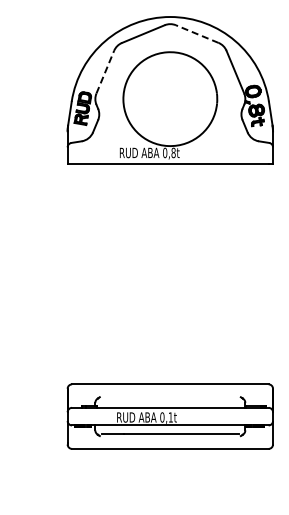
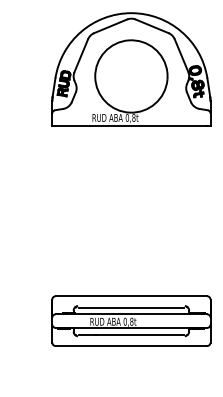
line: (196, 33) -> (151, 25), dashed -> solid
line: (105, 71) -> (81, 55), dashed -> solid
line: (169, 399) -> (130, 307), added
text: (170, 417) -> (131, 321), 0,1t -> 0,8t

